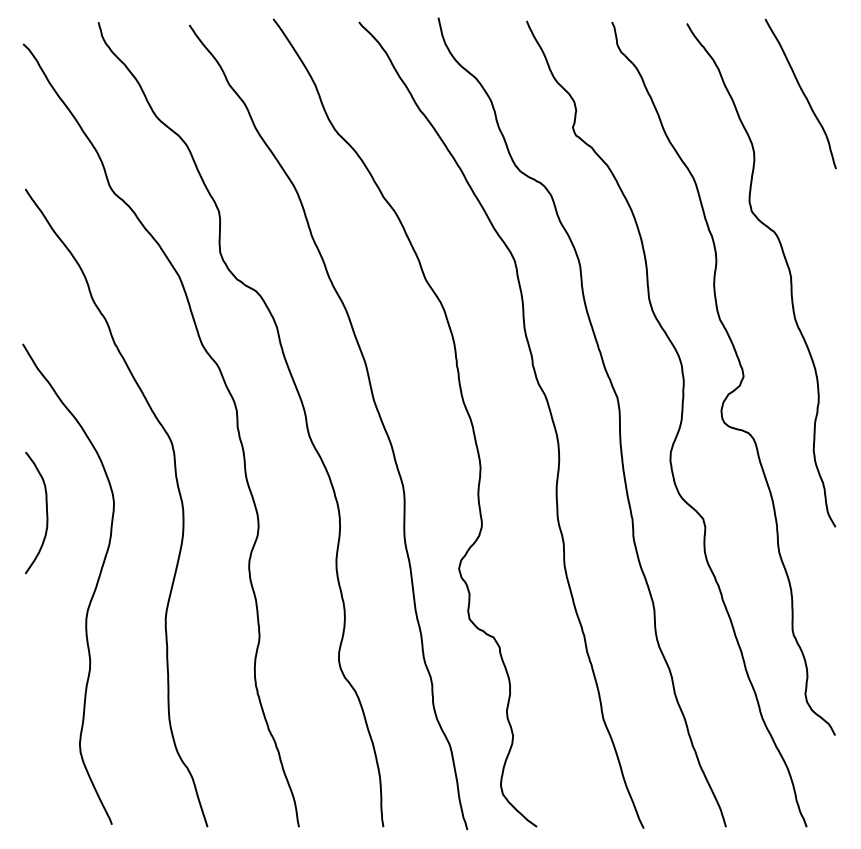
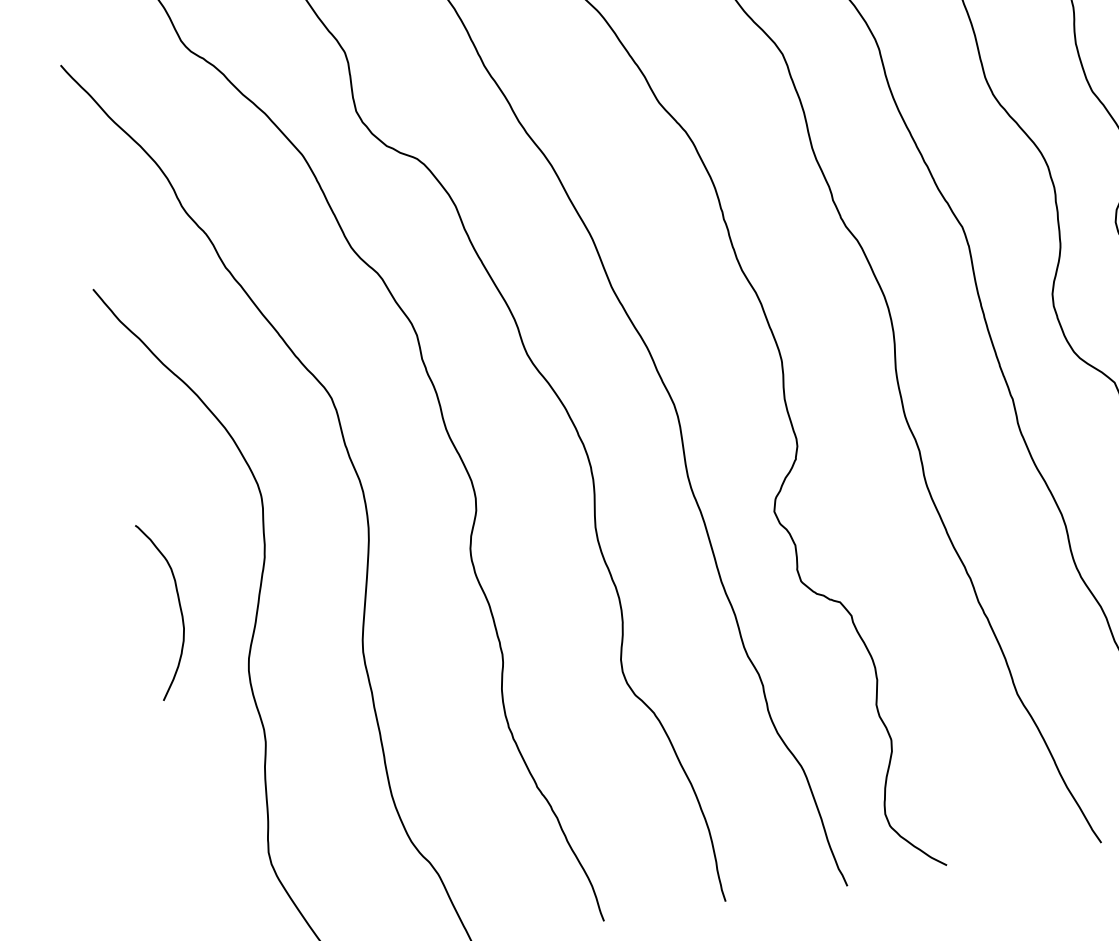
curve: (46, 512) -> (179, 607), moved

